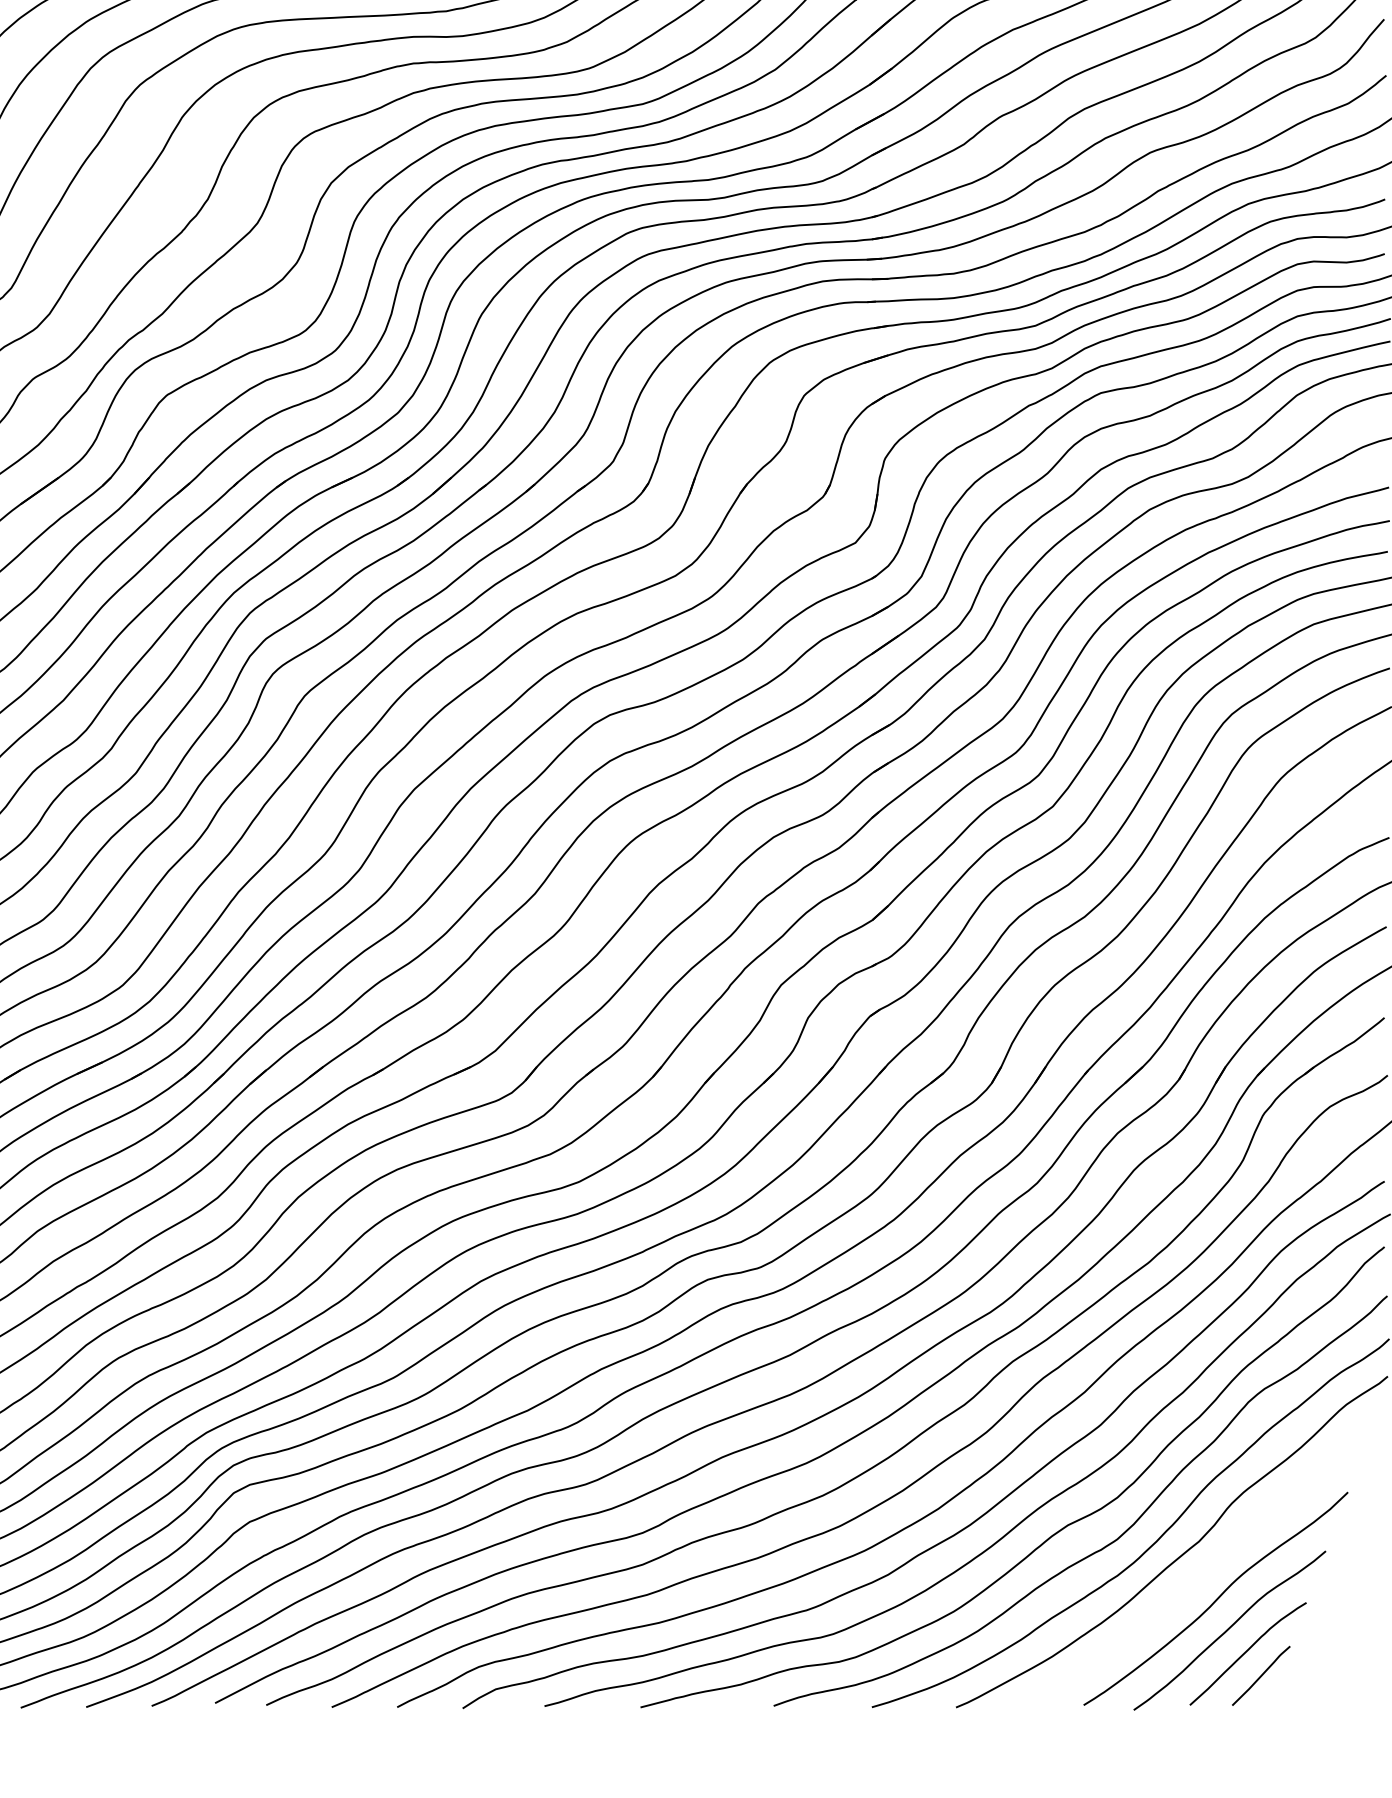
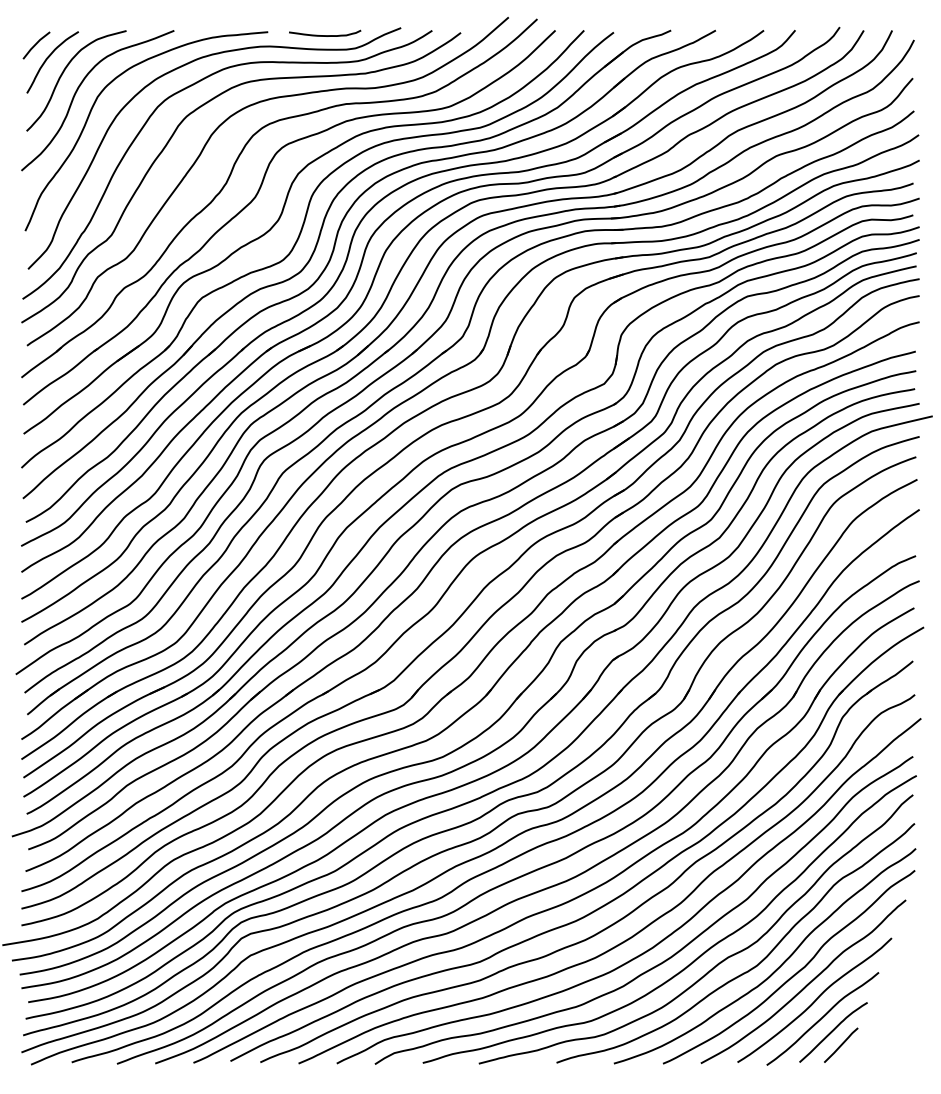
curve: (1201, 1571) -> (806, 984), added

